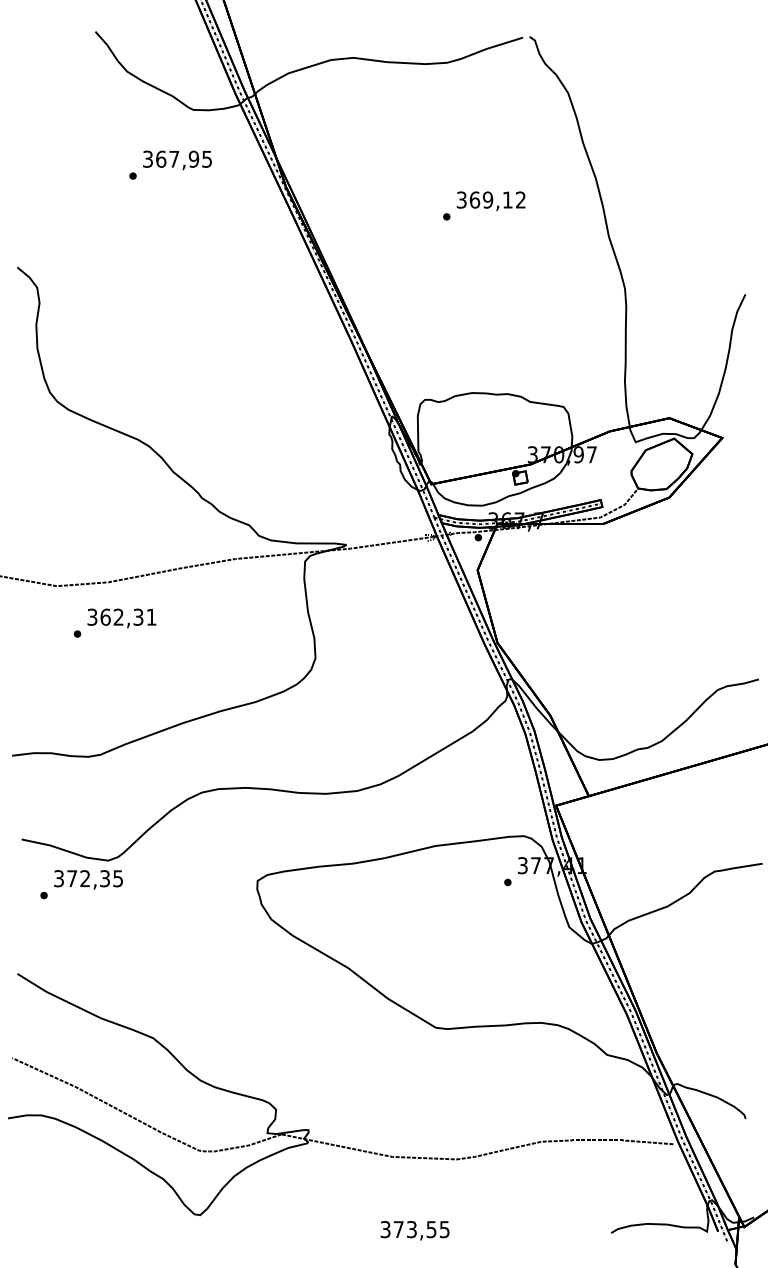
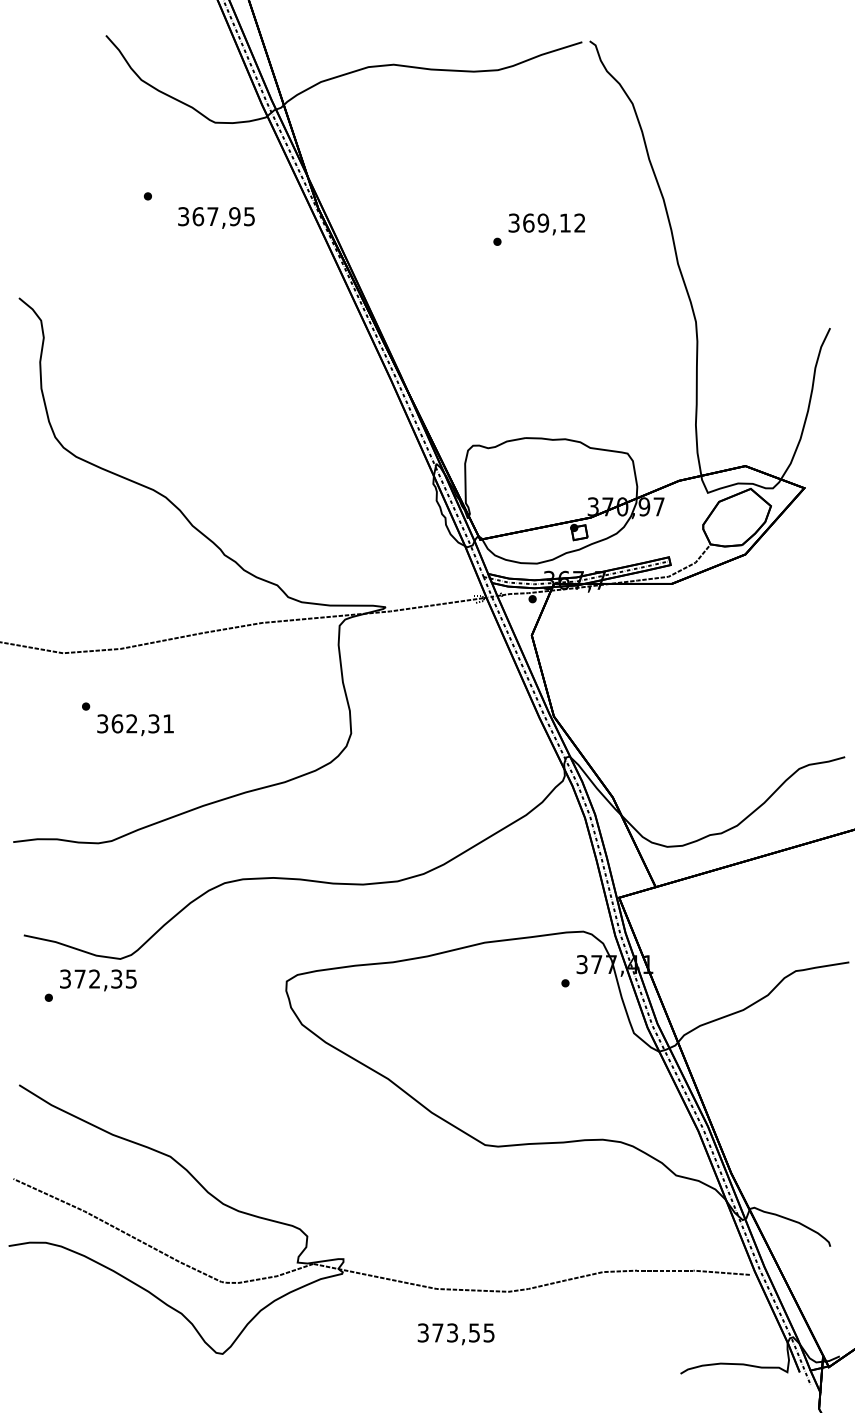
text: (177, 160) -> (216, 217), moved
text: (121, 618) -> (135, 725), moved
text: (414, 1230) -> (455, 1334), moved

